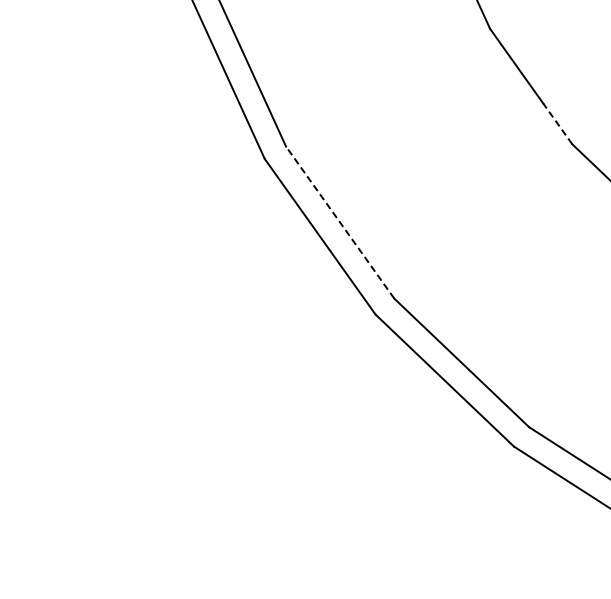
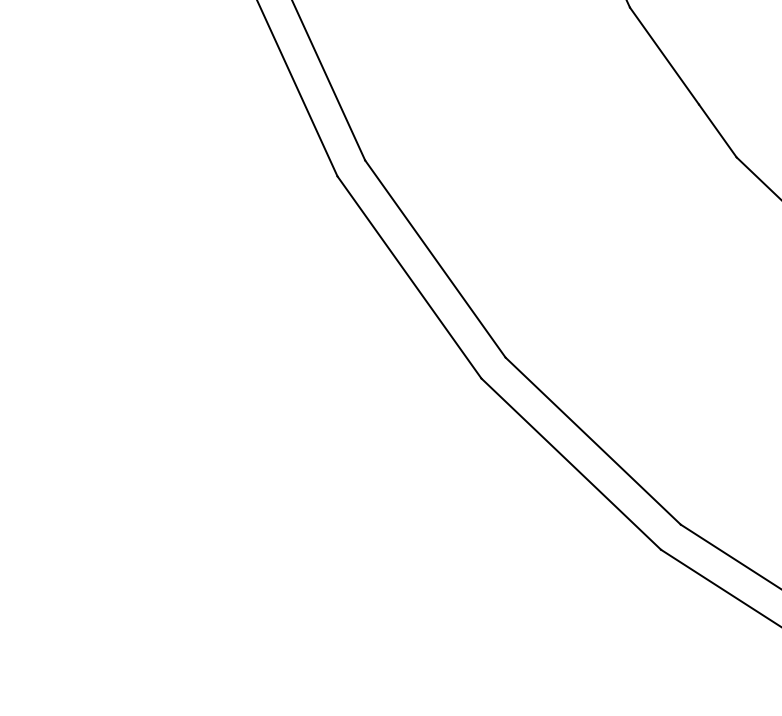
line: (557, 123) -> (717, 130), dashed -> solid
line: (339, 222) -> (434, 258), dashed -> solid

